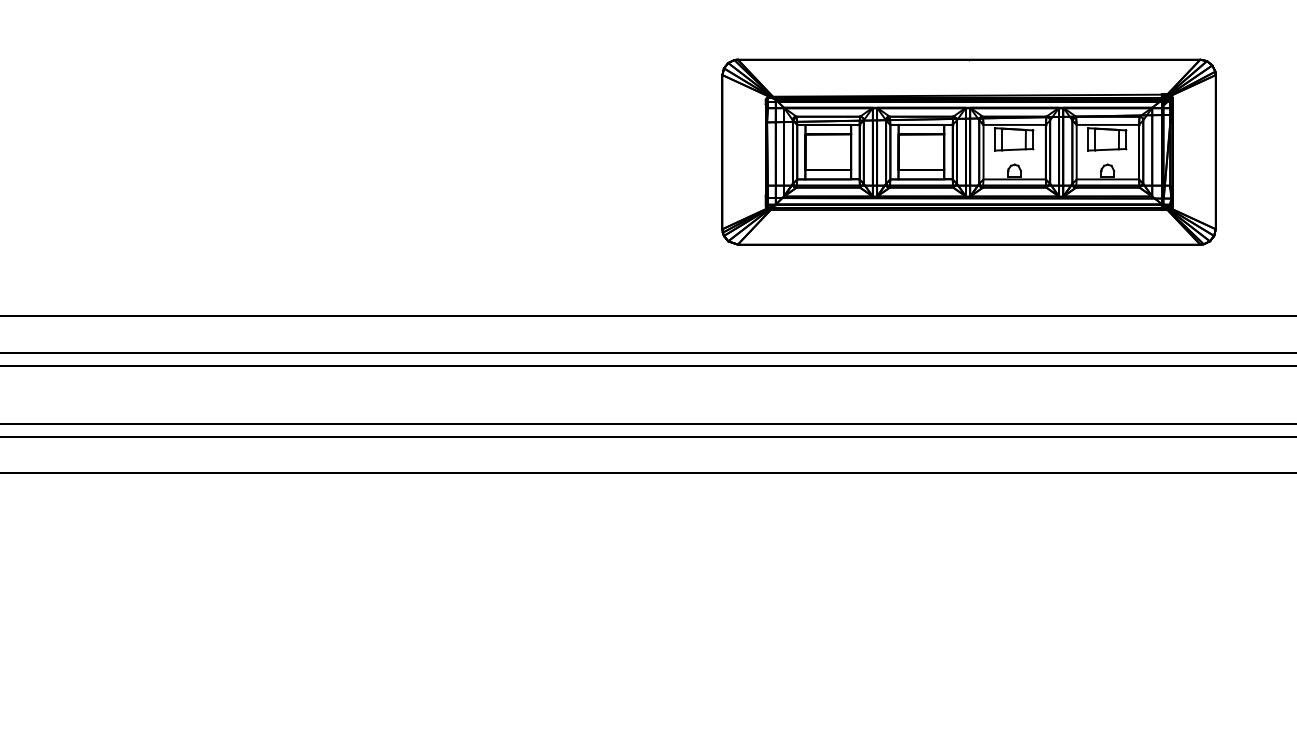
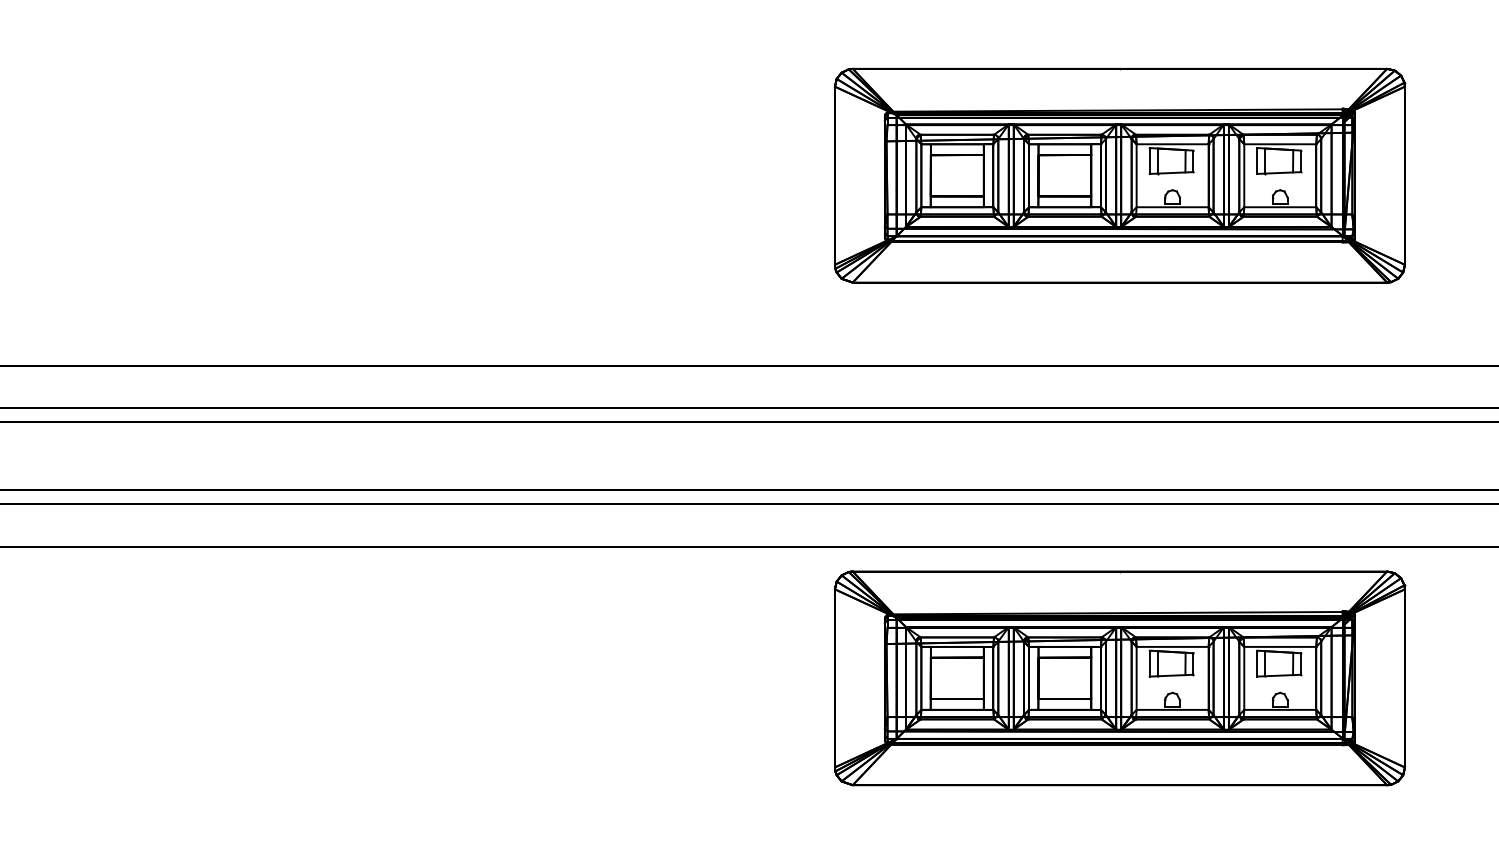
part: (968, 586) -> (1119, 677), added

